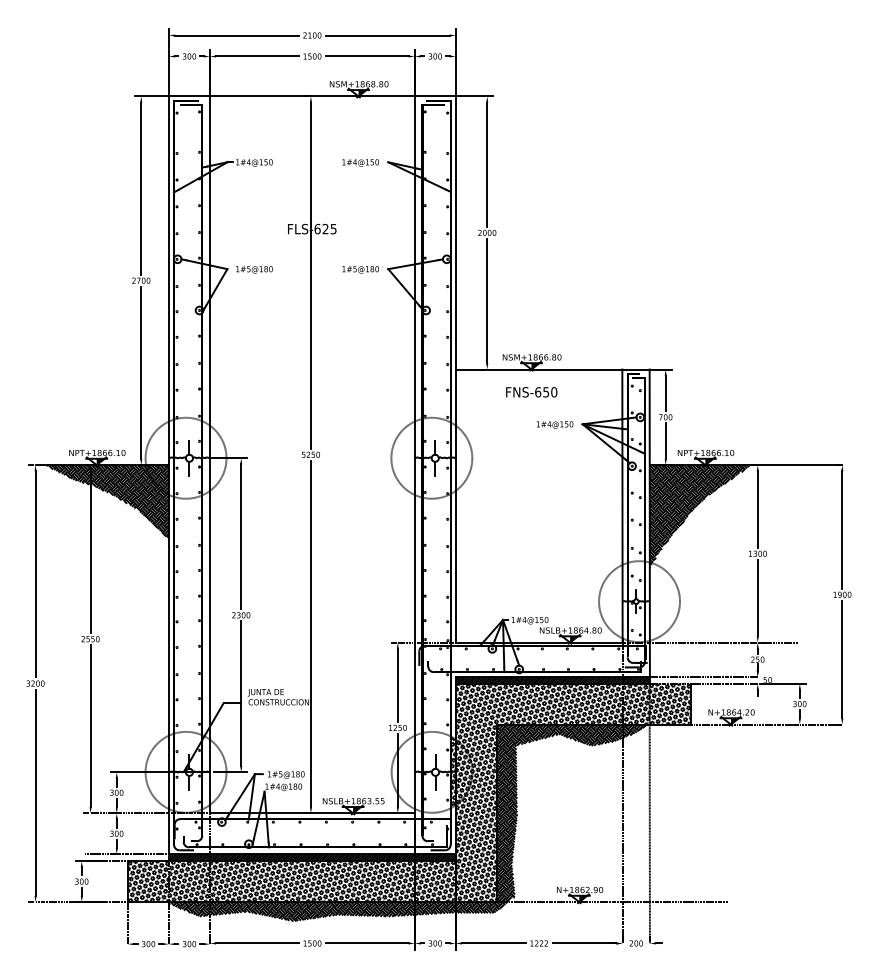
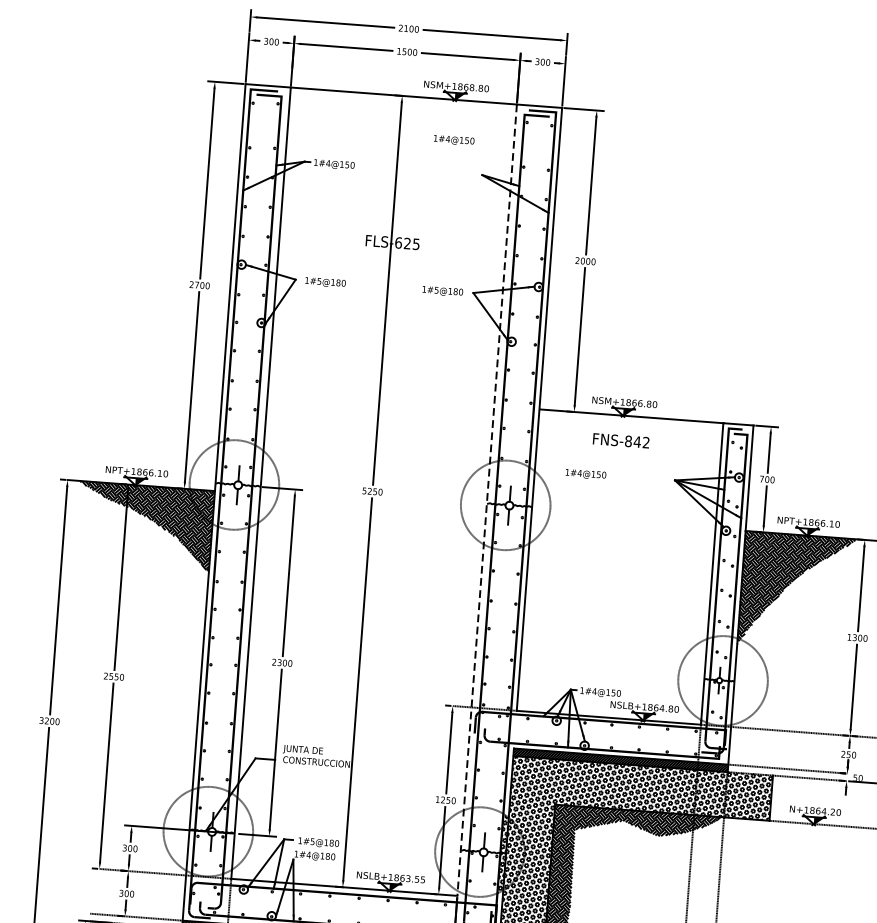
text: (360, 162) -> (454, 139), moved
text: (546, 392) -> (637, 442), FNS-650 -> FNS-842
text: (554, 424) -> (585, 473), moved
line: (414, 455) -> (486, 500), solid -> dashed

